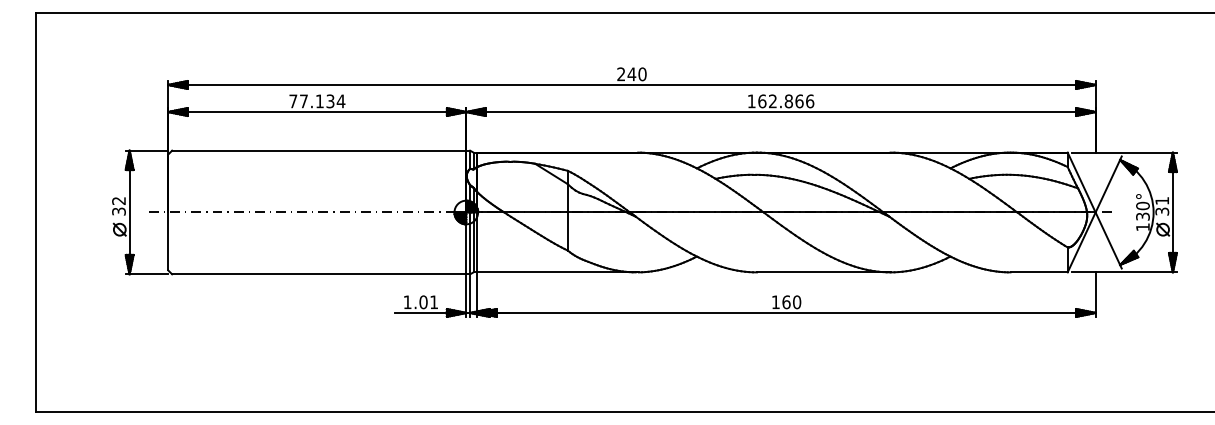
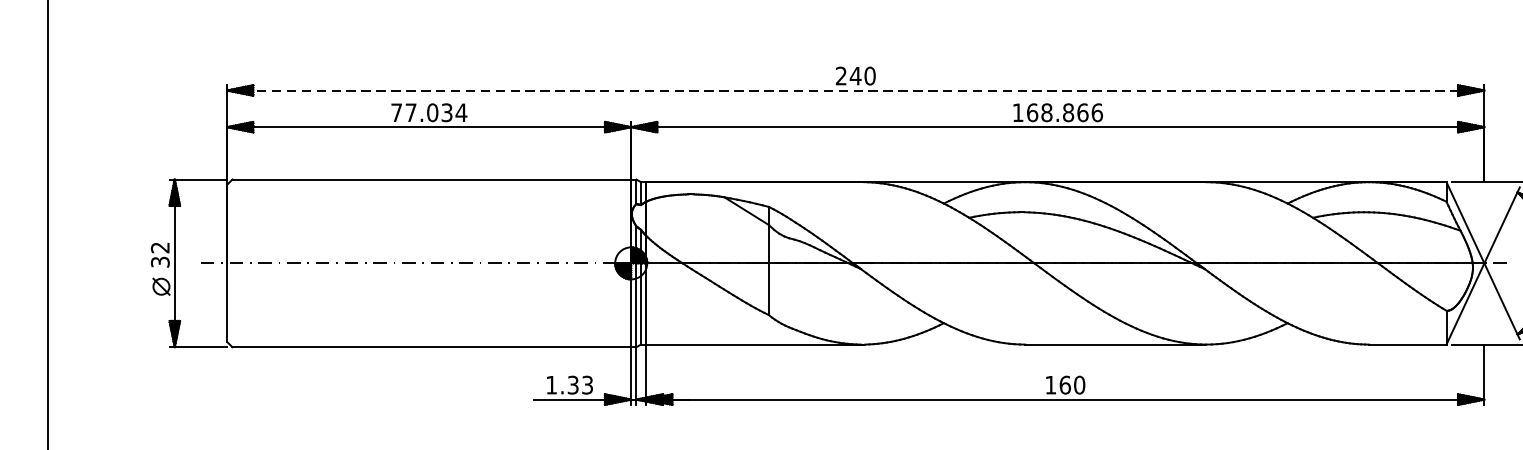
line: (631, 84) -> (855, 89), solid -> dashed
text: (319, 101) -> (432, 112), 77.134 -> 77.034
text: (772, 101) -> (1046, 112), 162.866 -> 168.866
text: (428, 302) -> (579, 385), 1.01 -> 1.33

